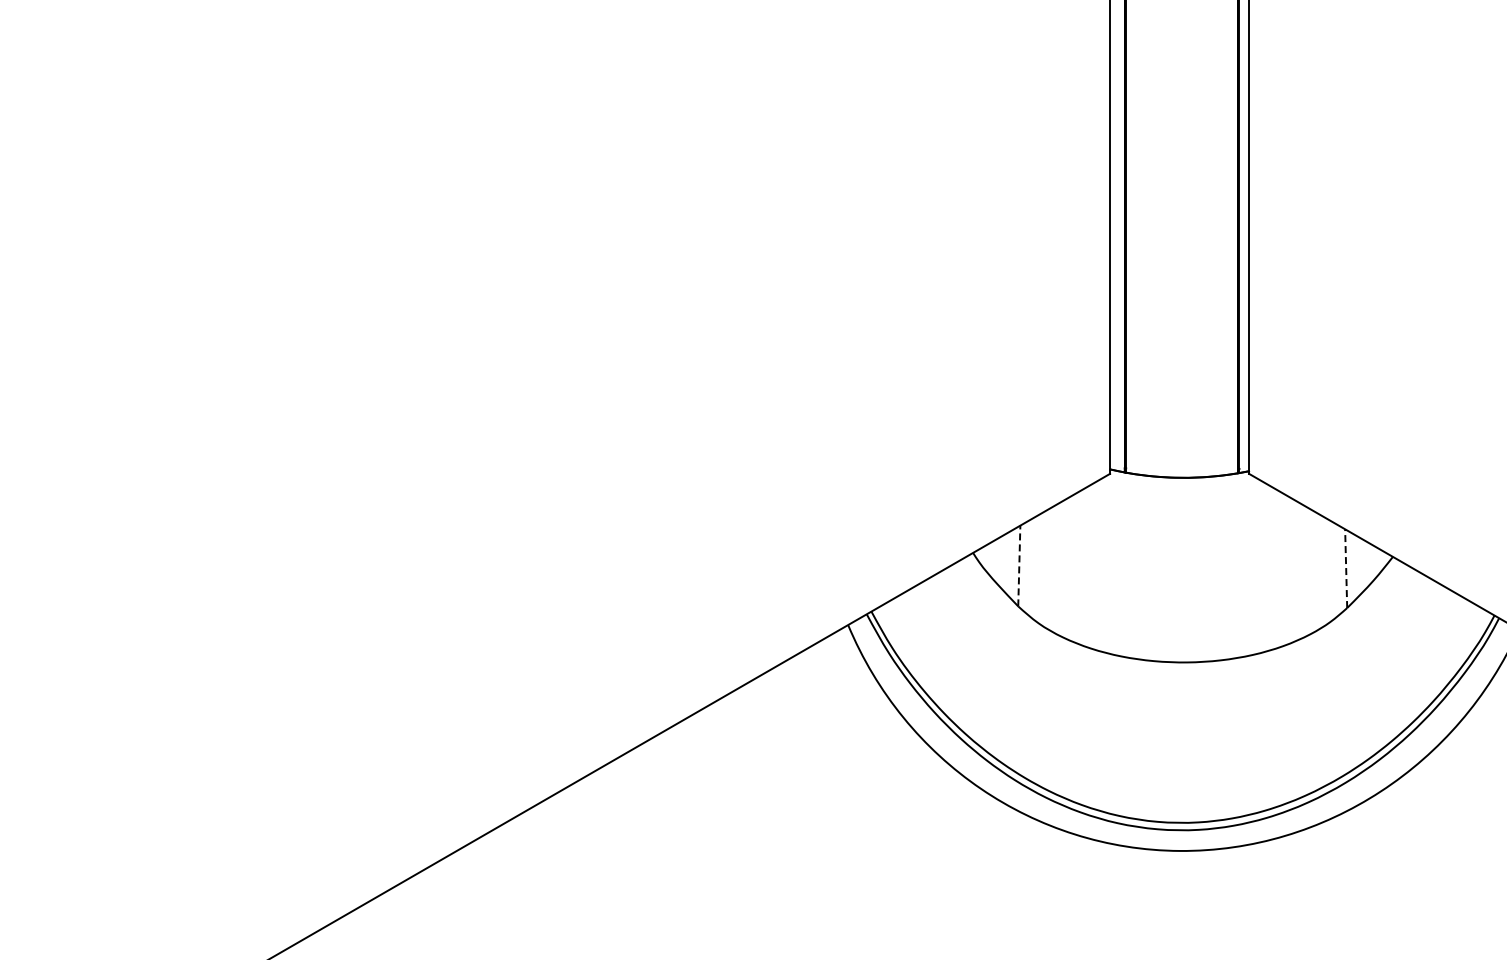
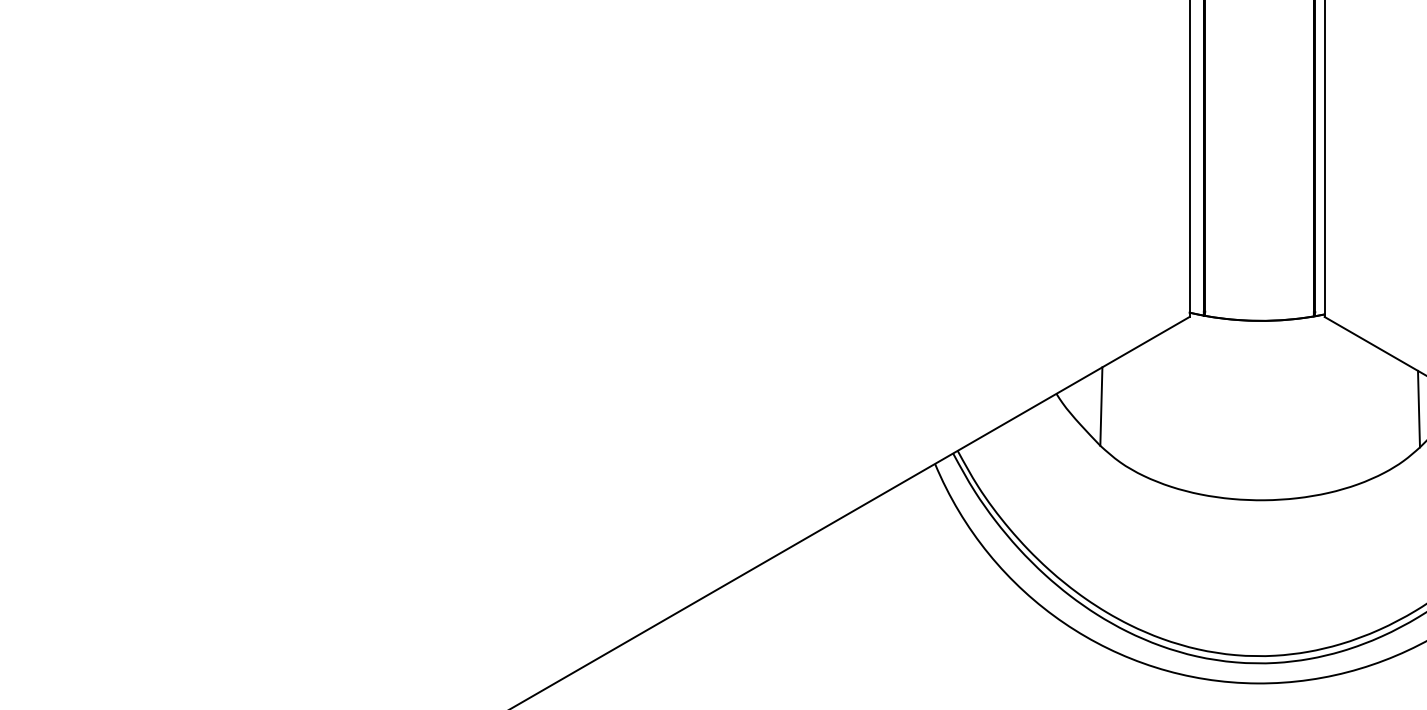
line: (1019, 565) -> (1101, 406), dashed -> solid
line: (1346, 568) -> (1419, 408), dashed -> solid

